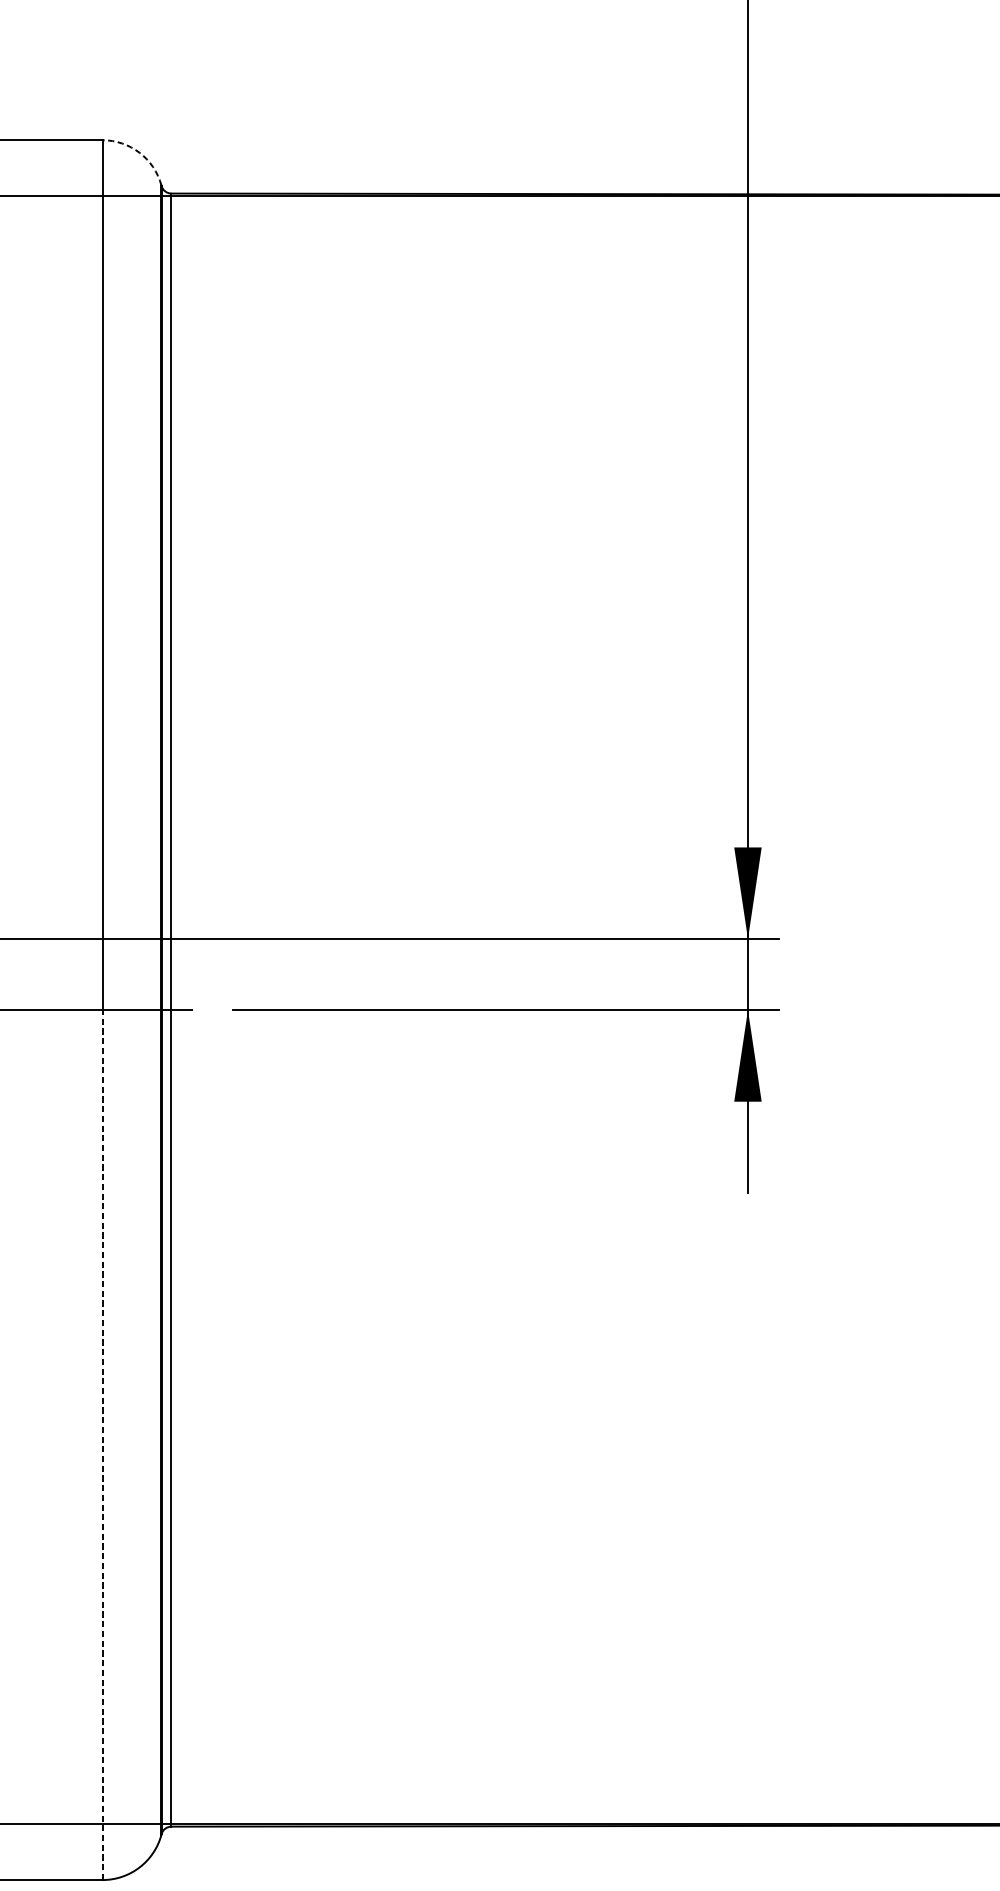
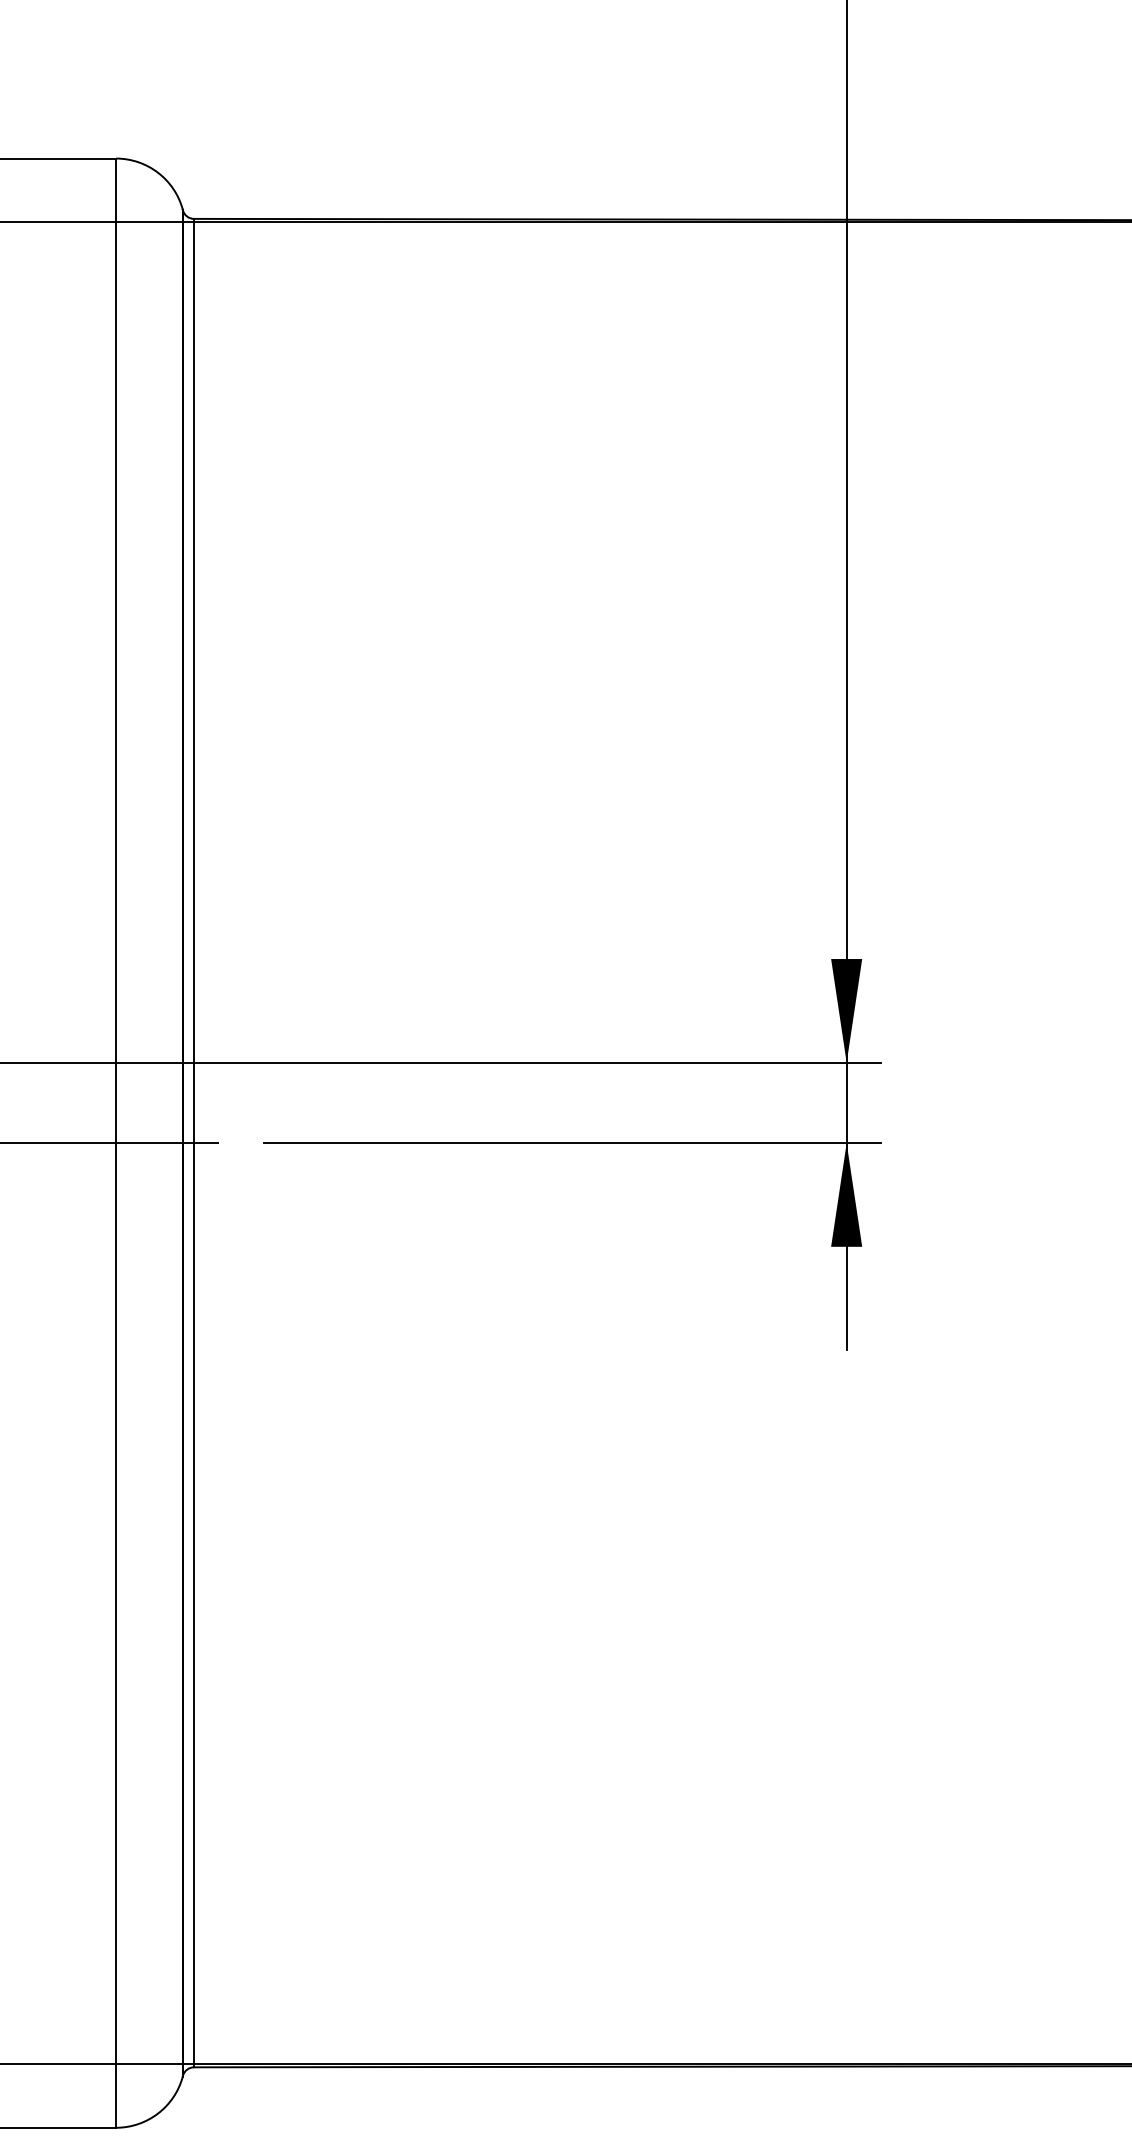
arc: (139, 152) -> (158, 172), dashed -> solid
line: (102, 1444) -> (116, 1634), dashed -> solid

